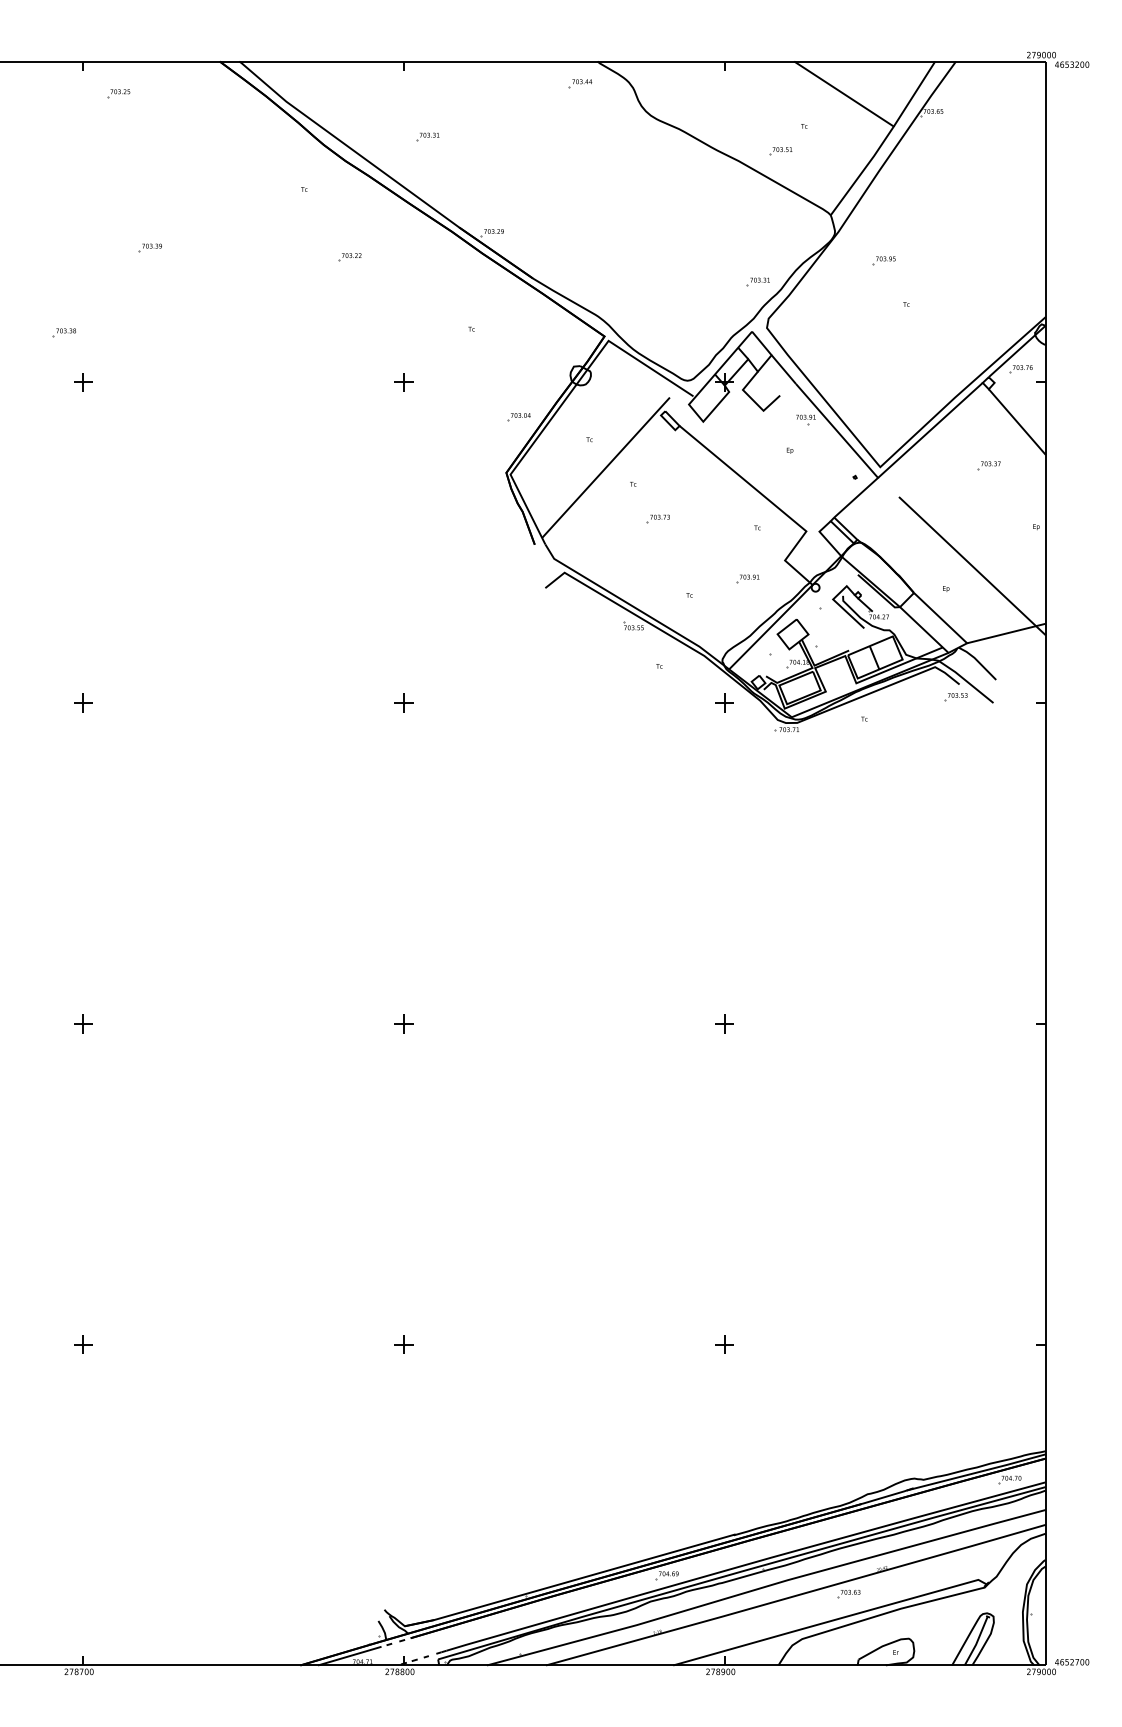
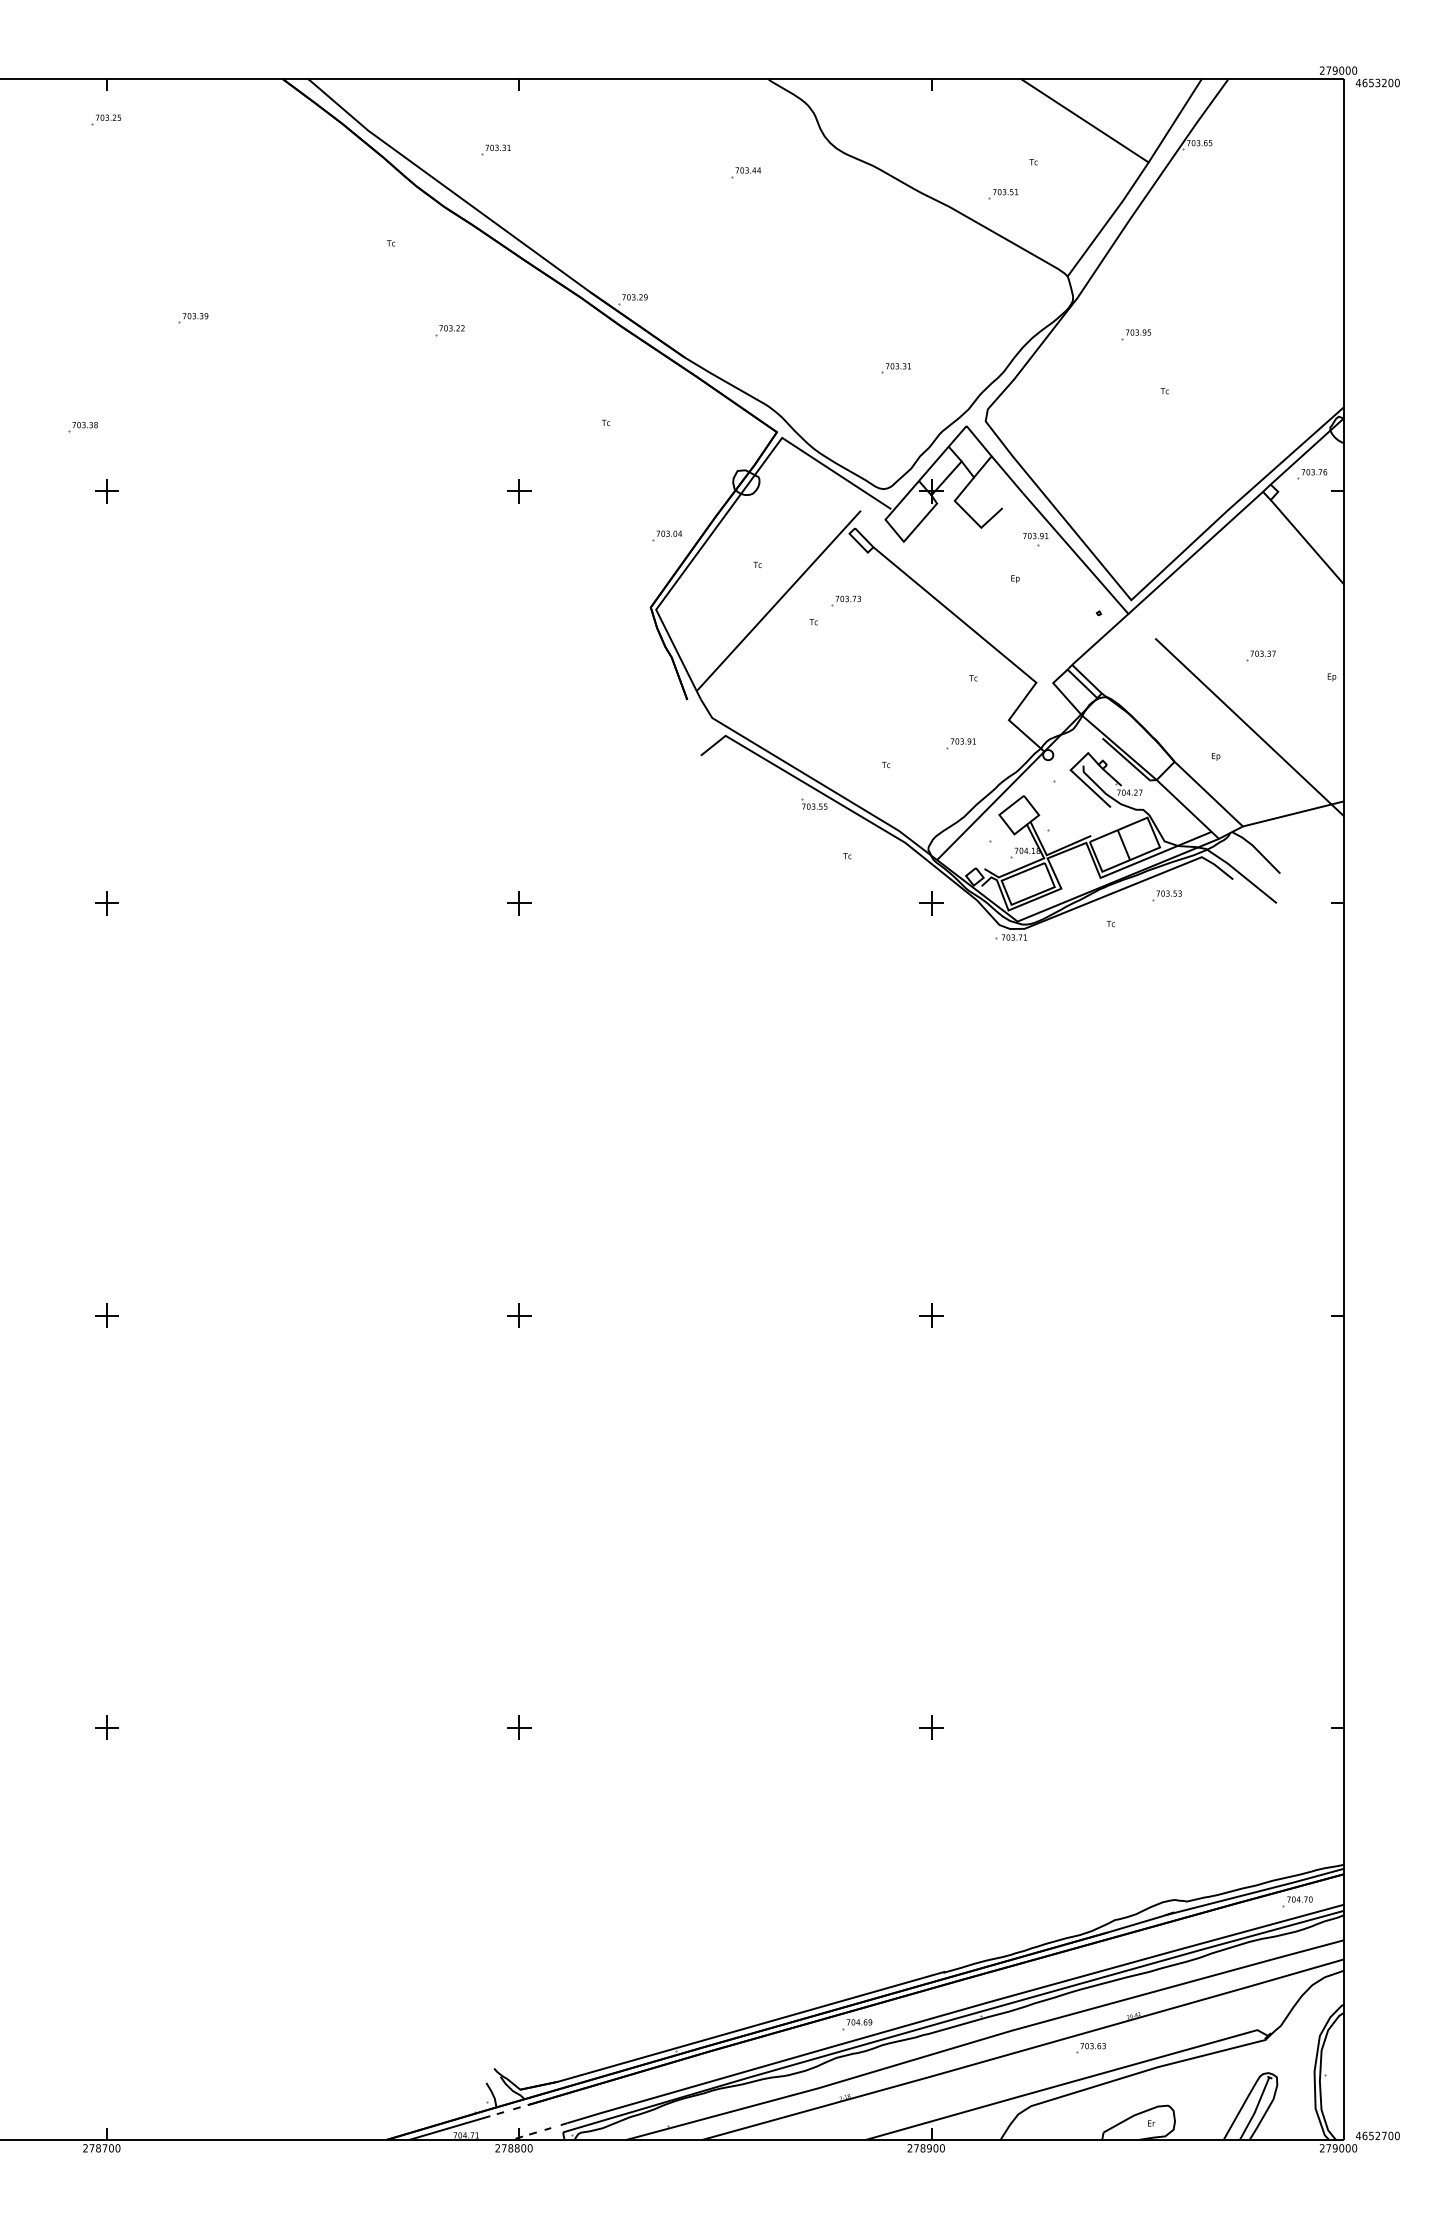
part: (580, 83) -> (746, 172), moved
part: (118, 93) -> (106, 119), moved
part: (427, 136) -> (495, 149), moved
part: (757, 281) -> (895, 367), moved
part: (988, 465) -> (1260, 655), moved
part: (657, 518) -> (845, 600), moved
part: (955, 697) -> (1166, 896), moved

